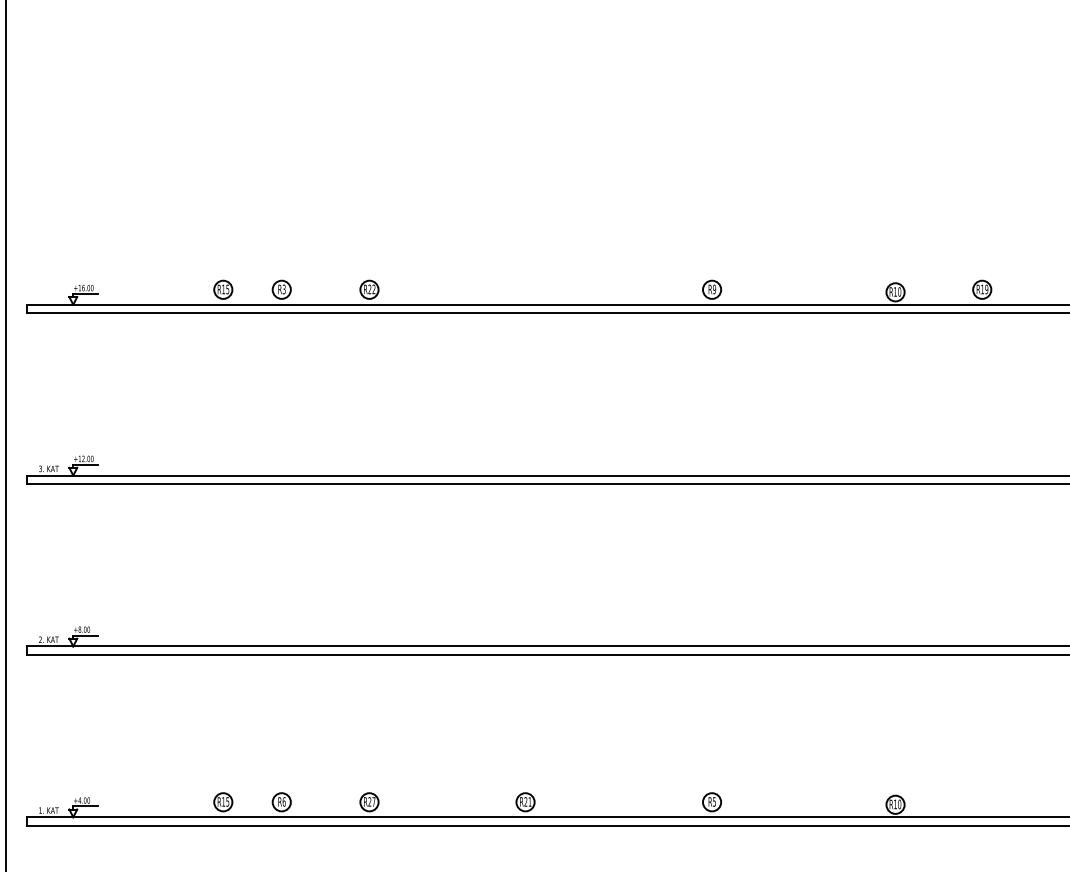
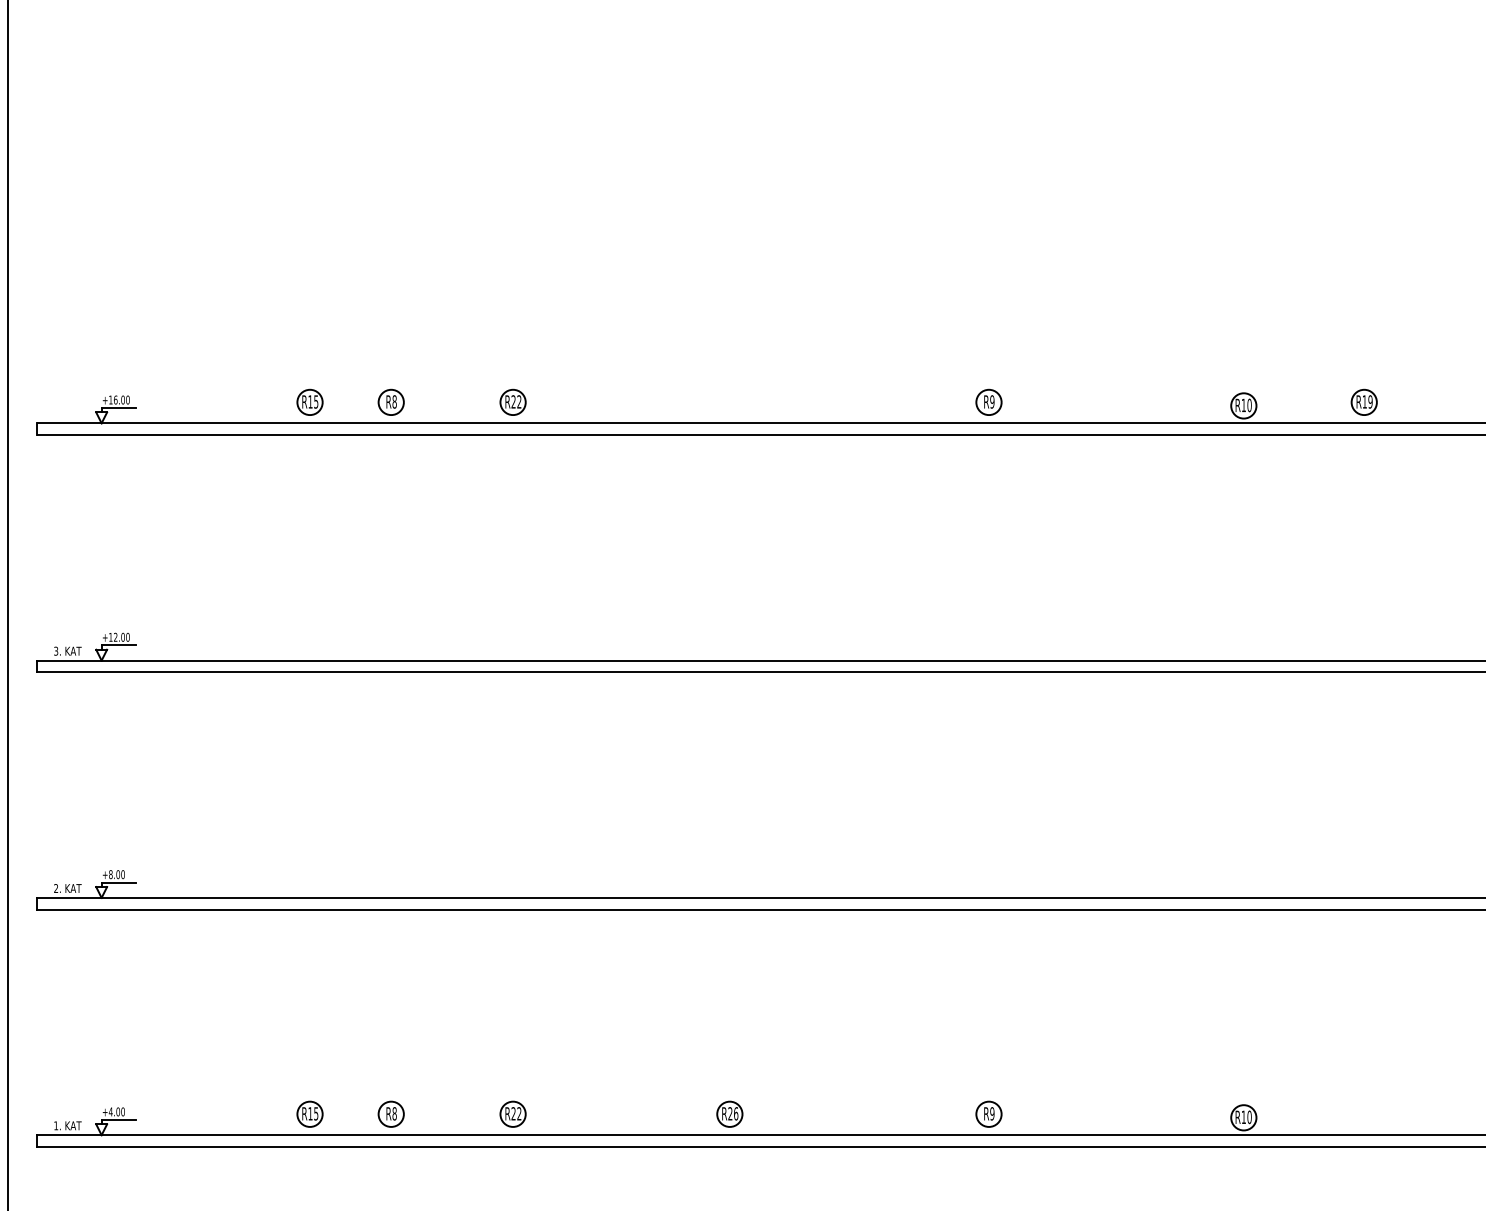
text: (283, 289) -> (393, 401), R3 -> R8
text: (283, 801) -> (393, 1113), R6 -> R8
text: (373, 801) -> (518, 1113), R27 -> R22
text: (529, 801) -> (735, 1113), R21 -> R26
text: (714, 801) -> (992, 1113), R5 -> R9

